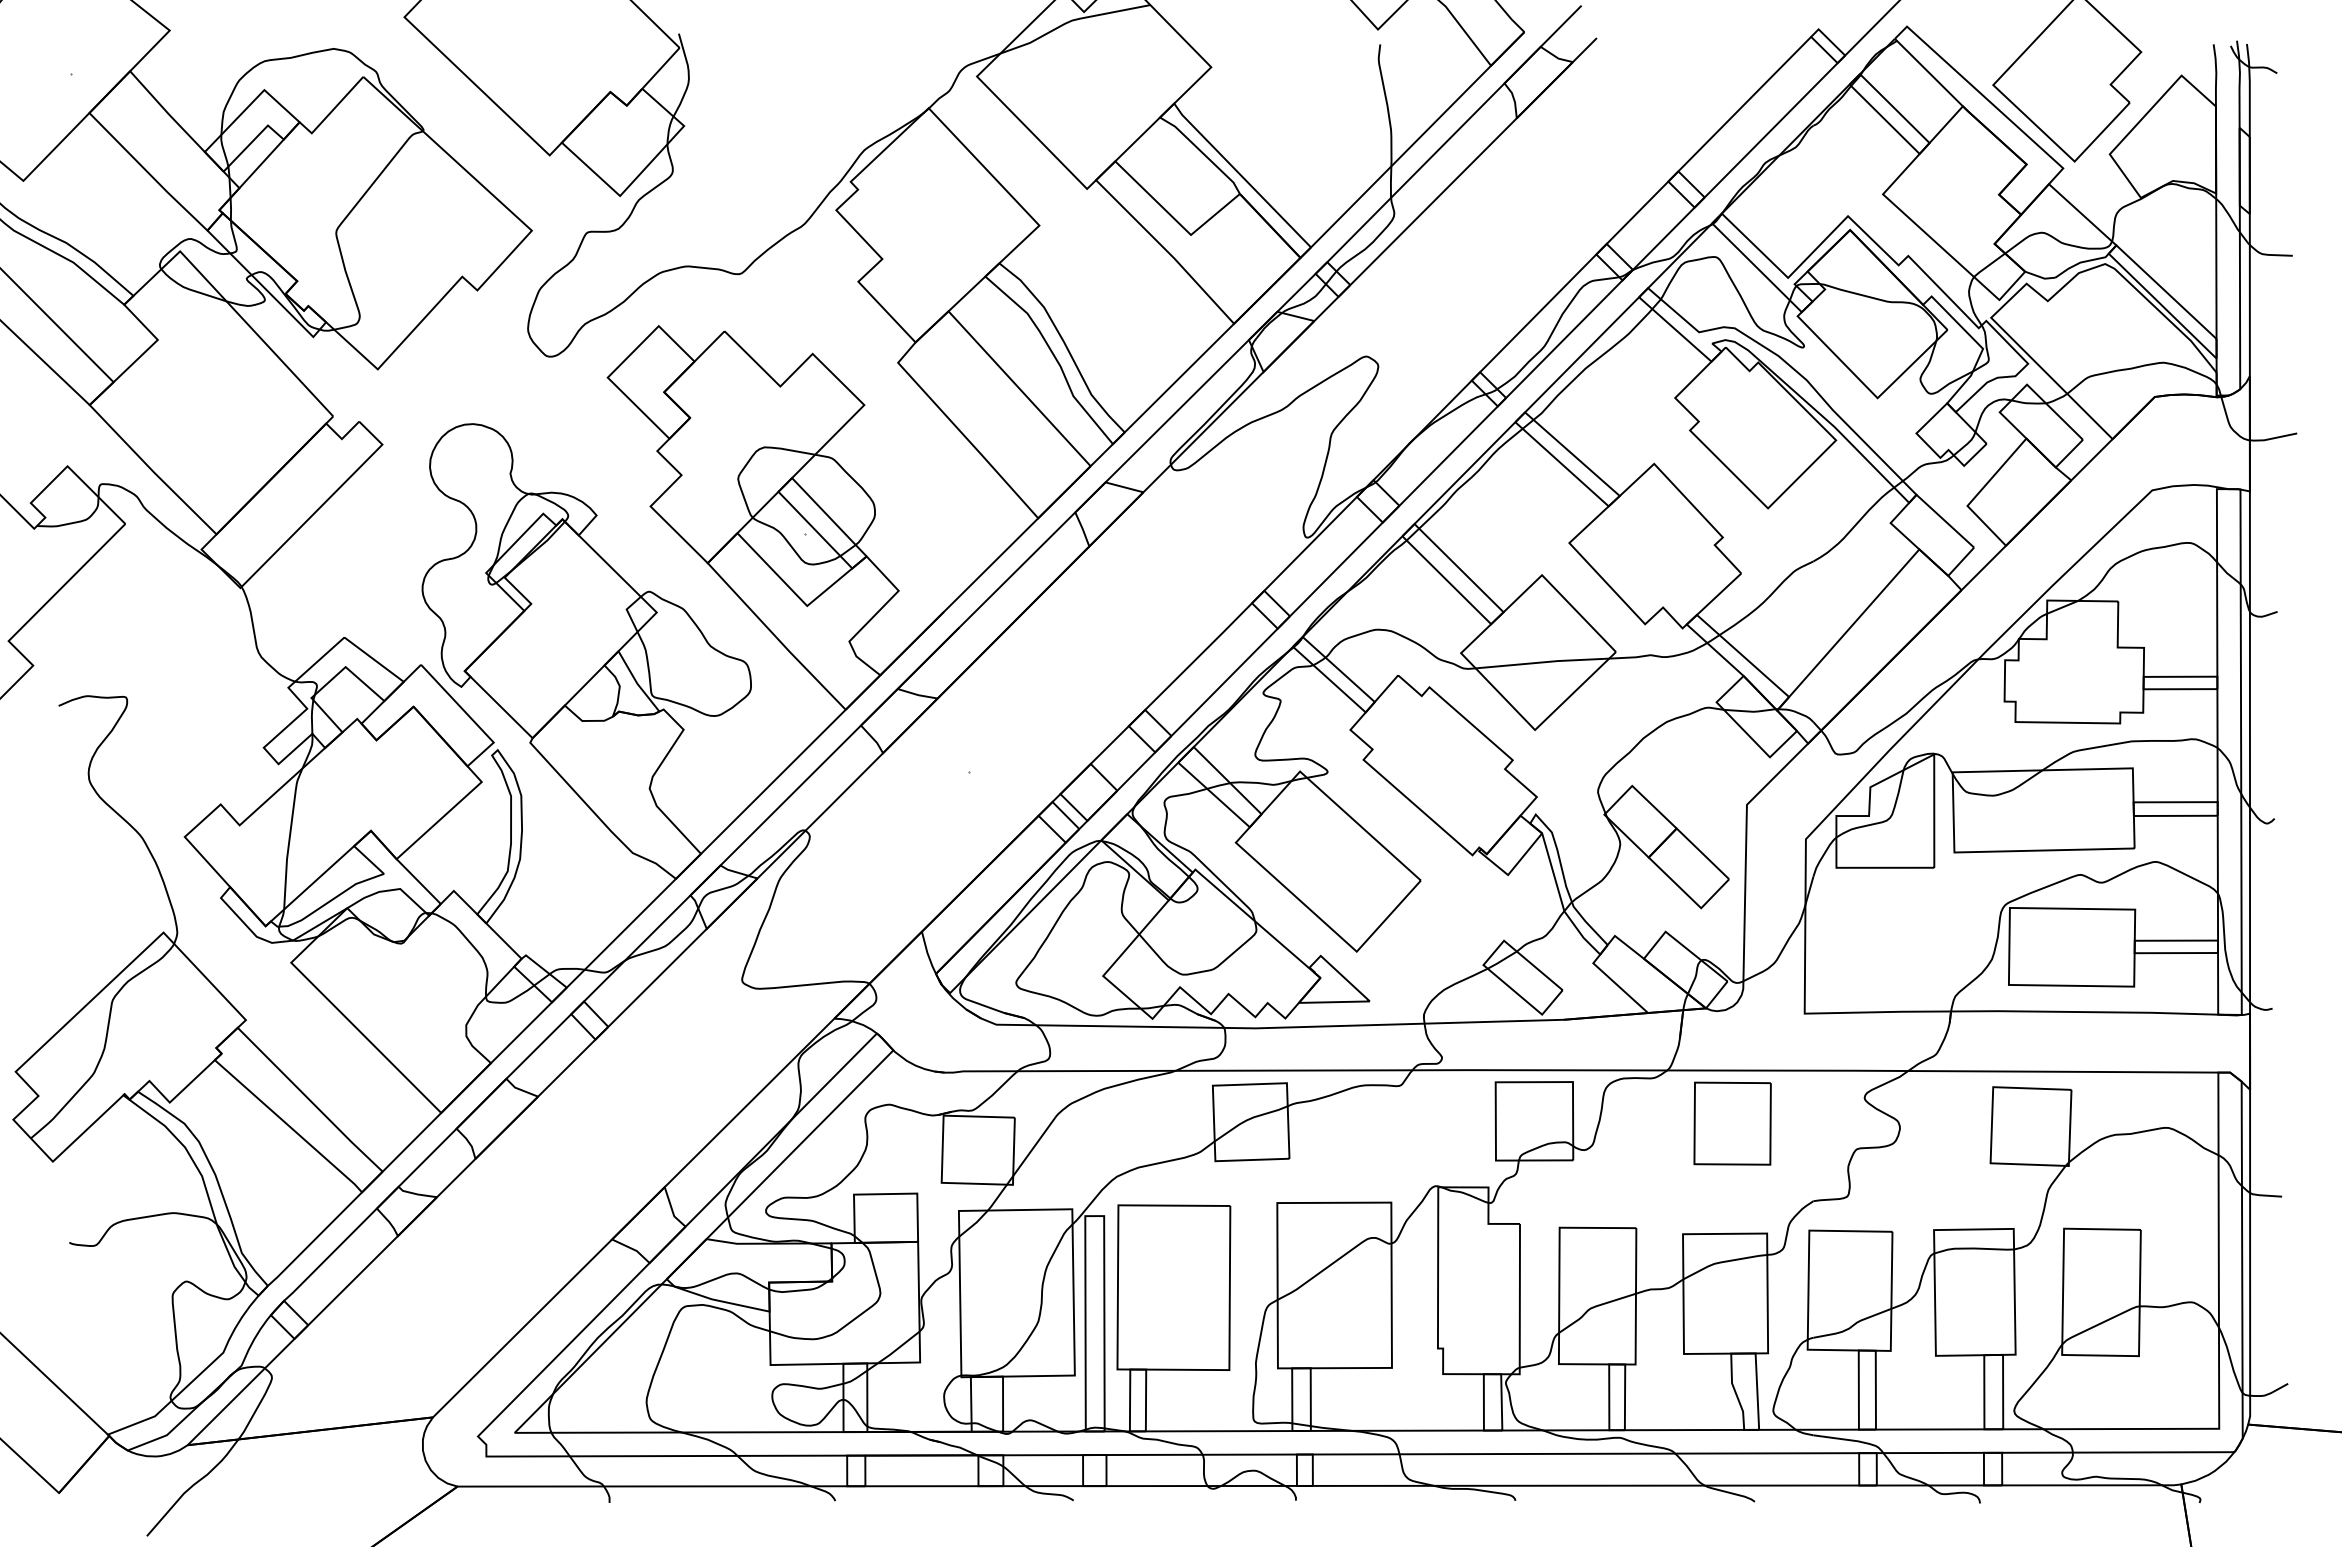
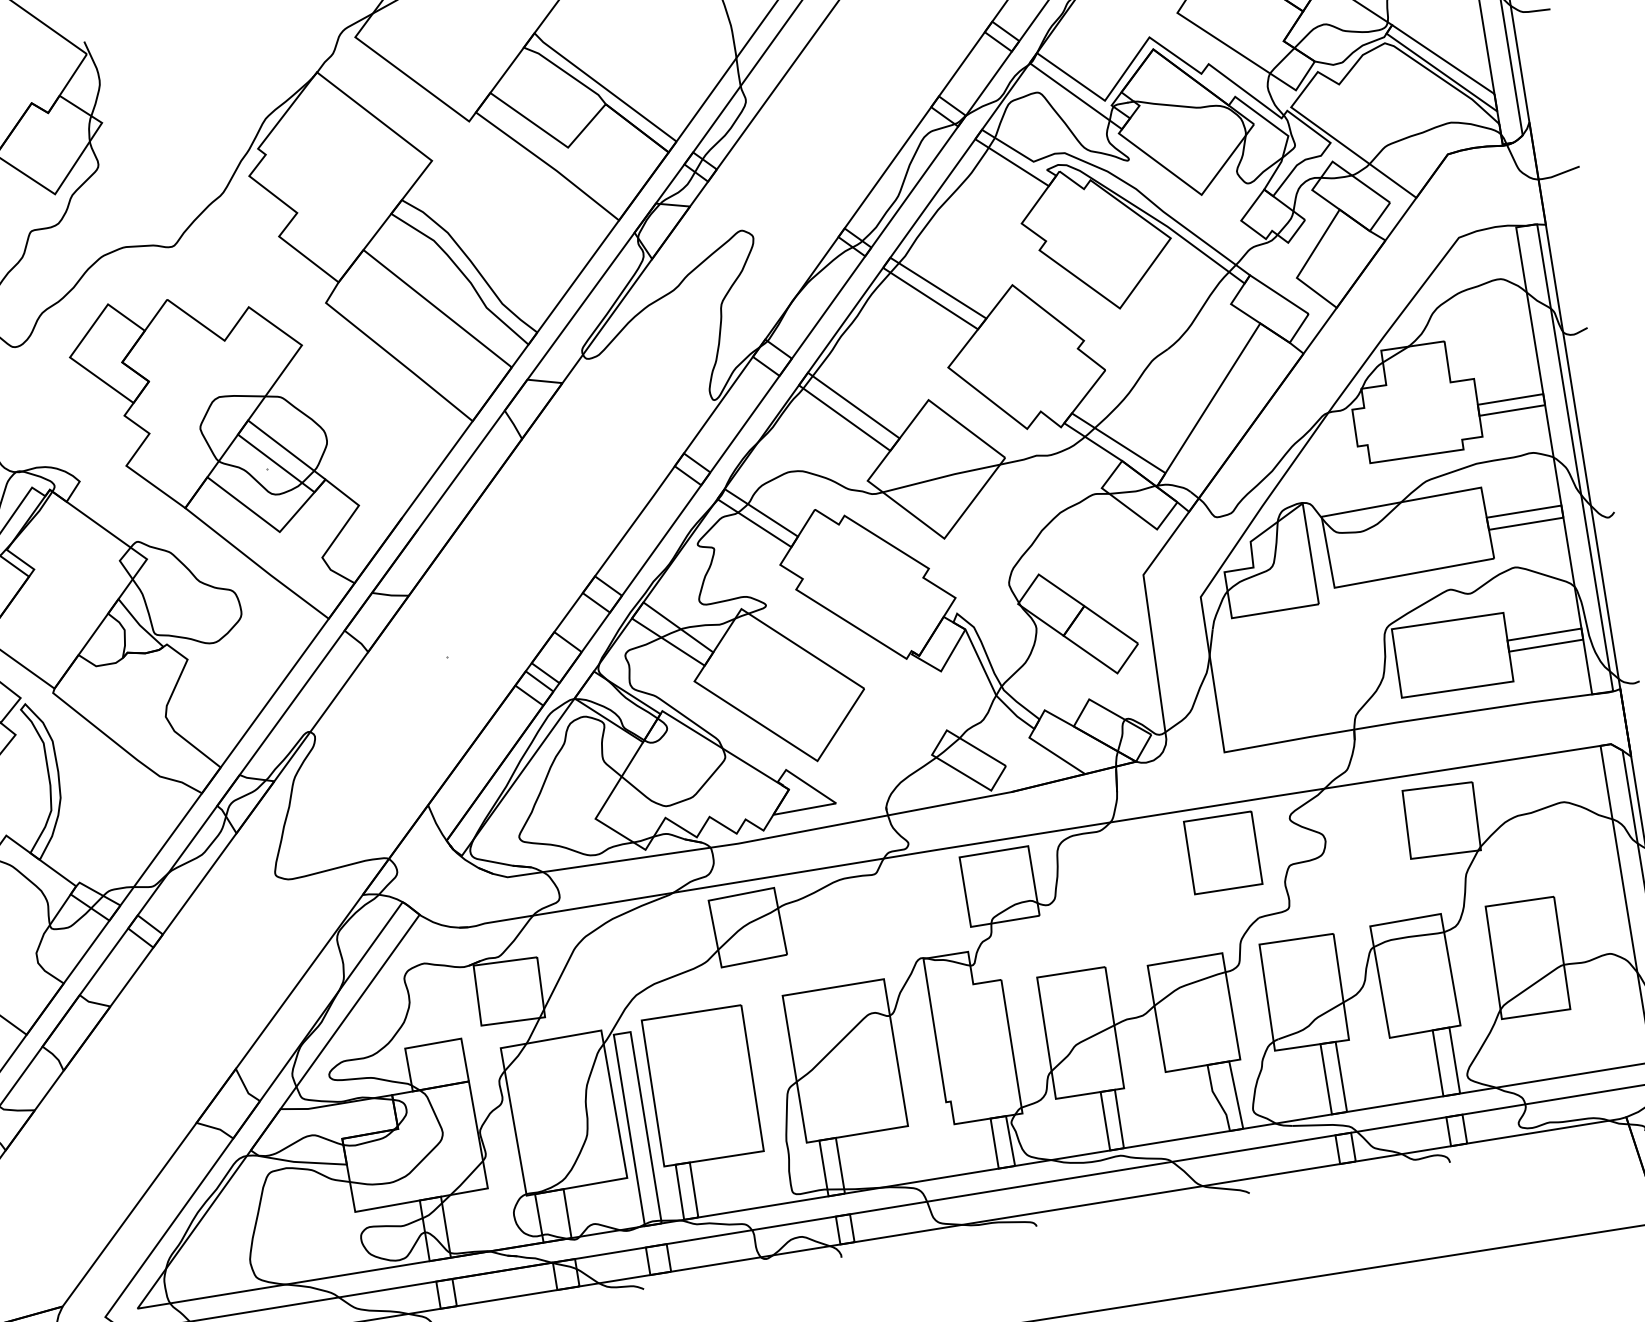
part: (1732, 1123) -> (1223, 852), moved

